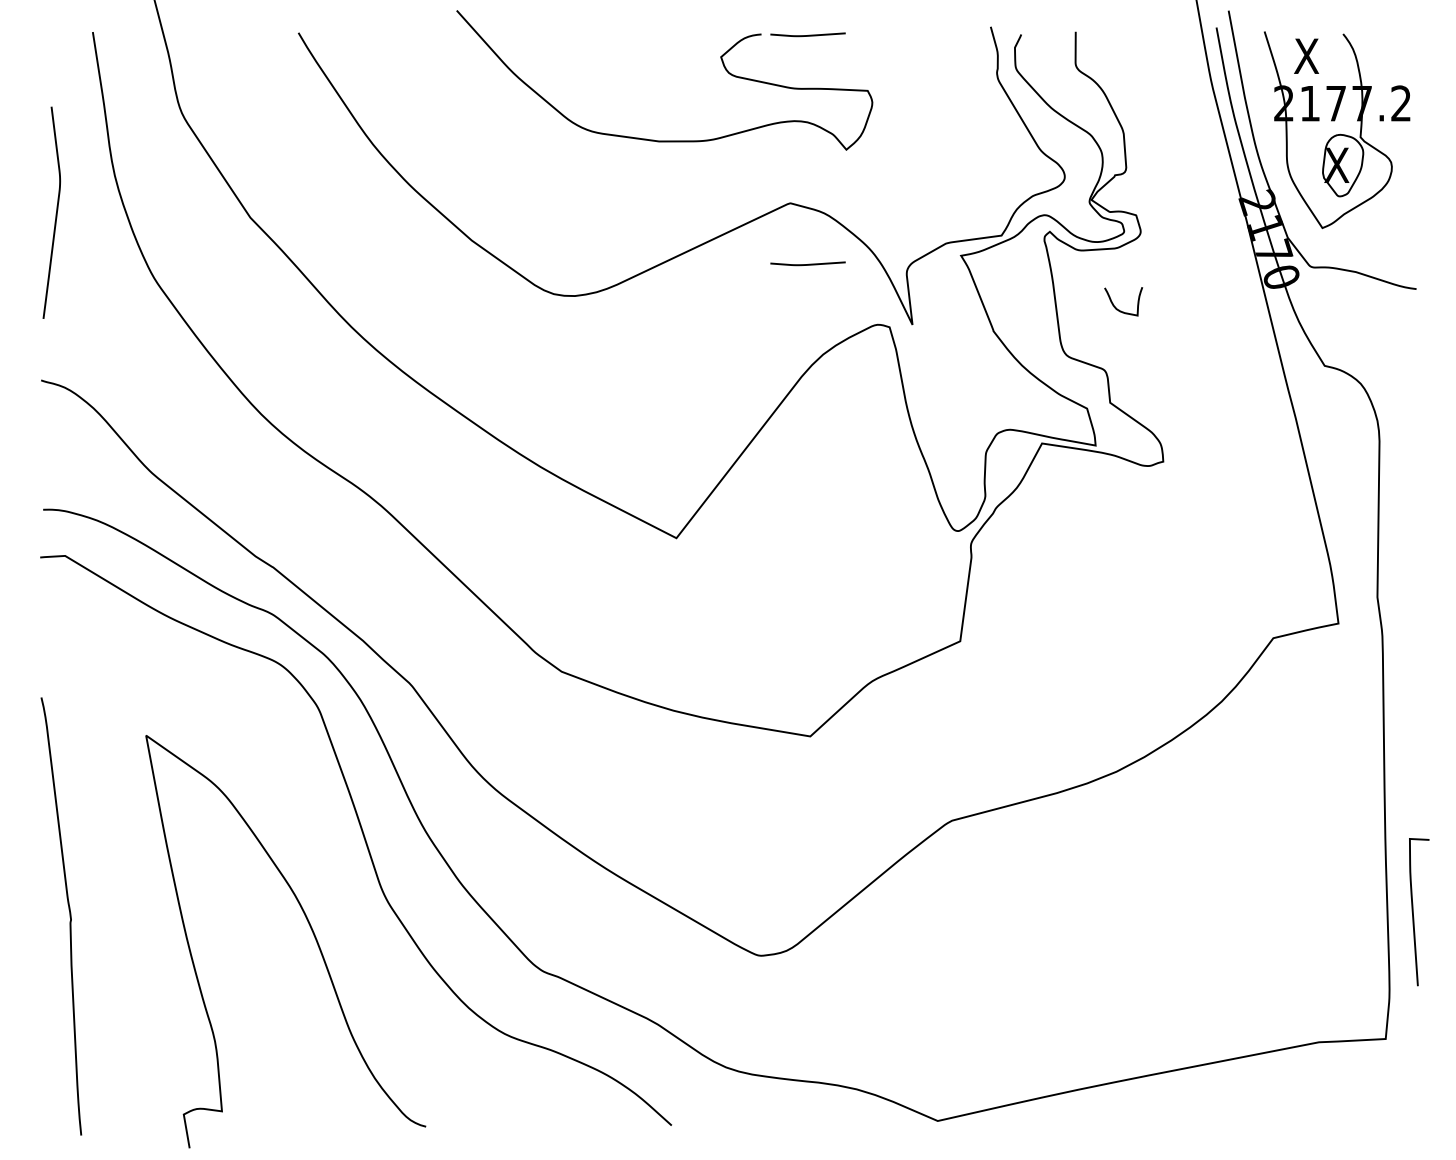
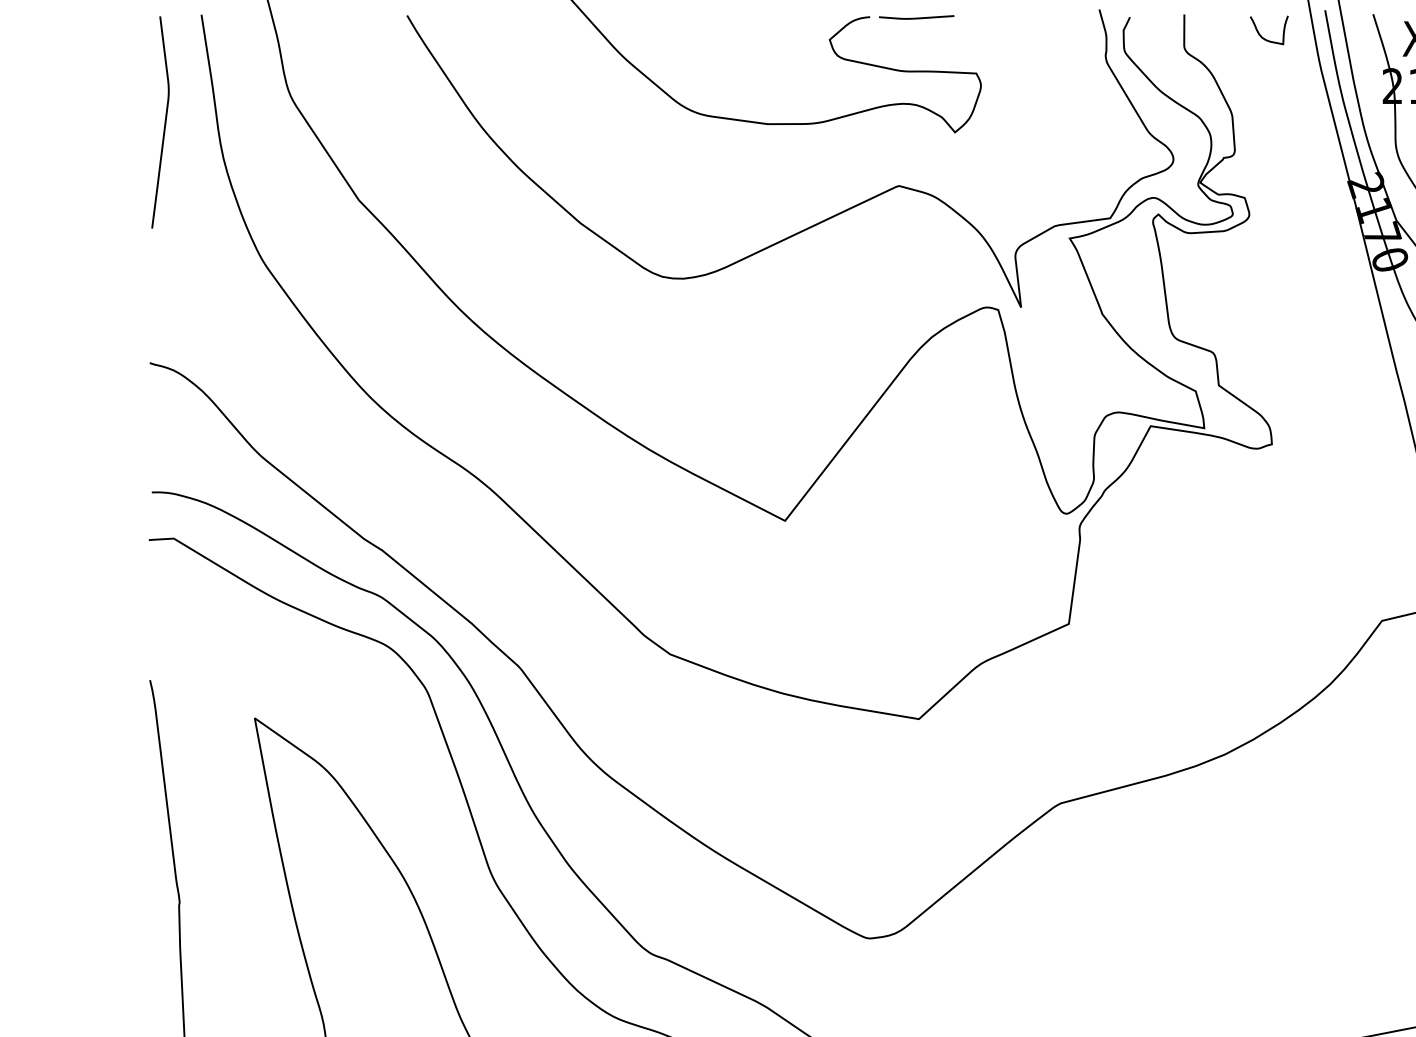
curve: (55, 213) -> (164, 123), moved
curve: (808, 263) -> (917, 246), removed
curve: (1119, 309) -> (1265, 38), moved

